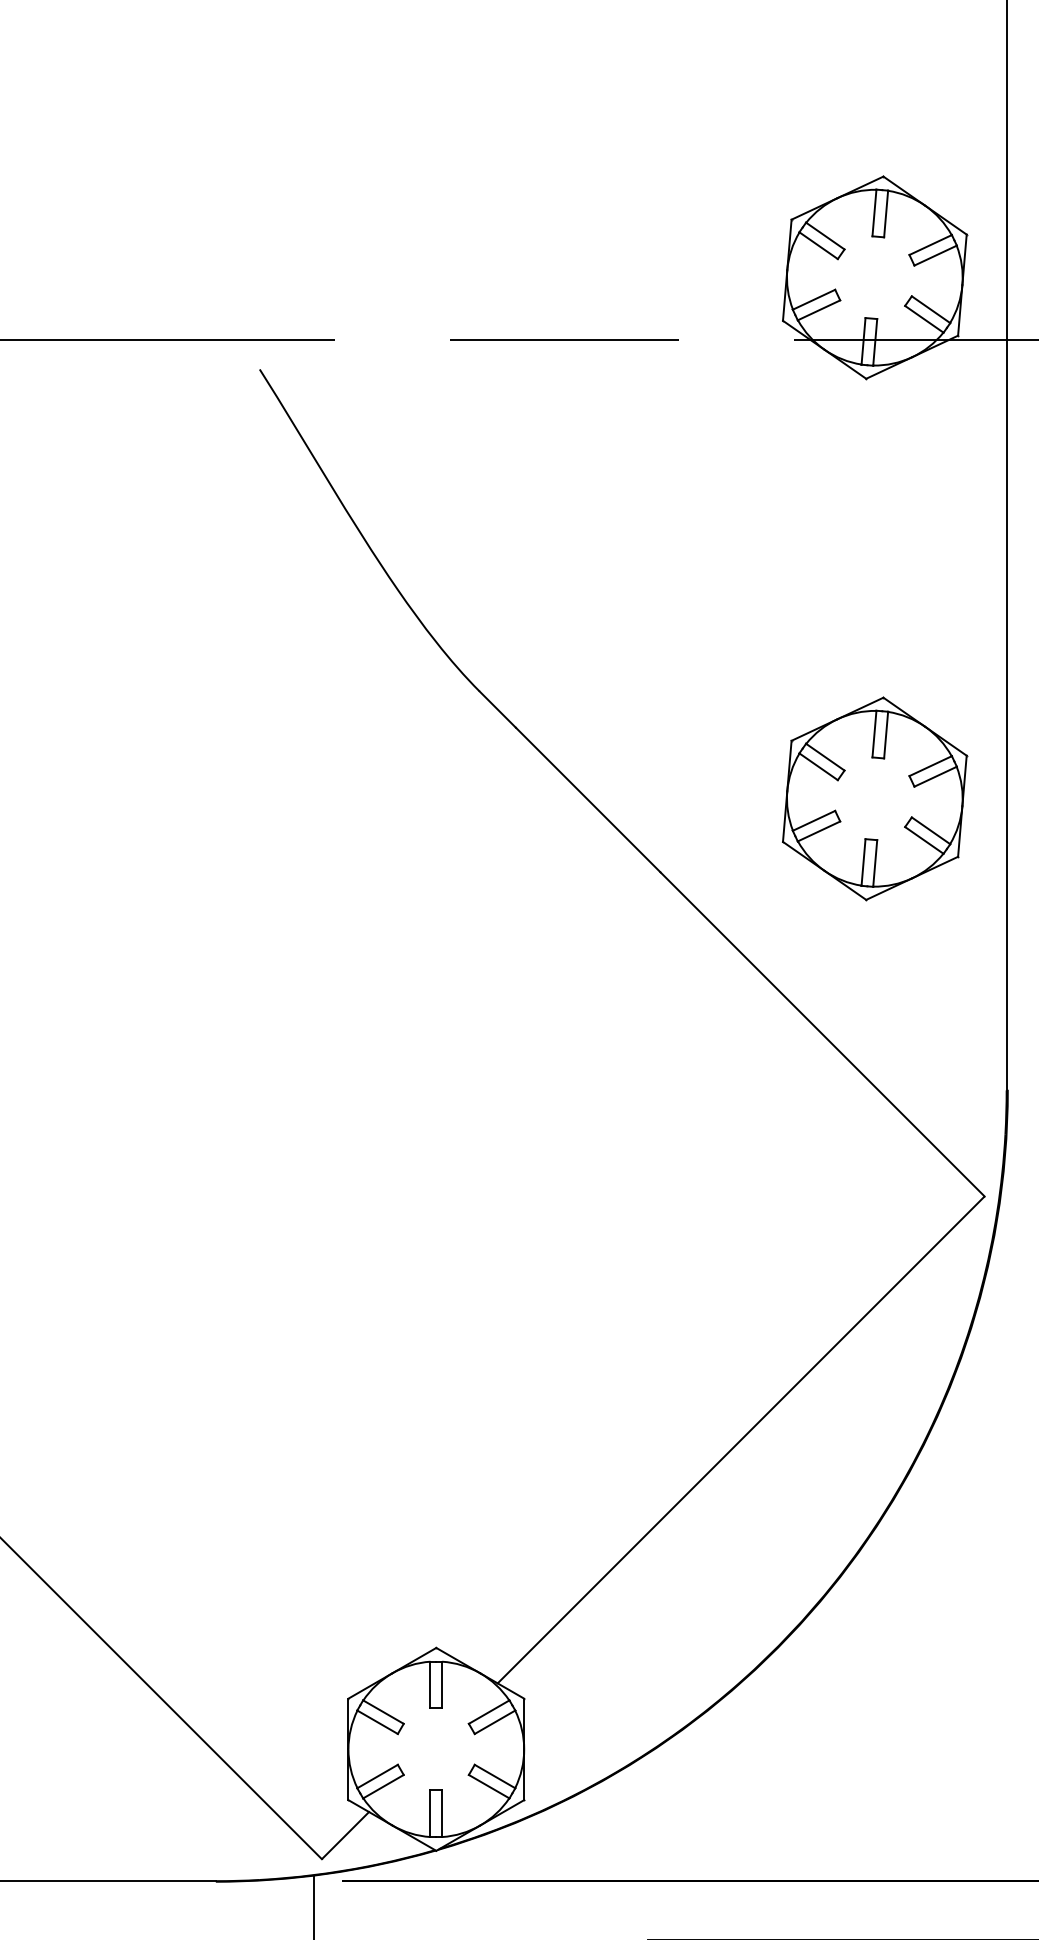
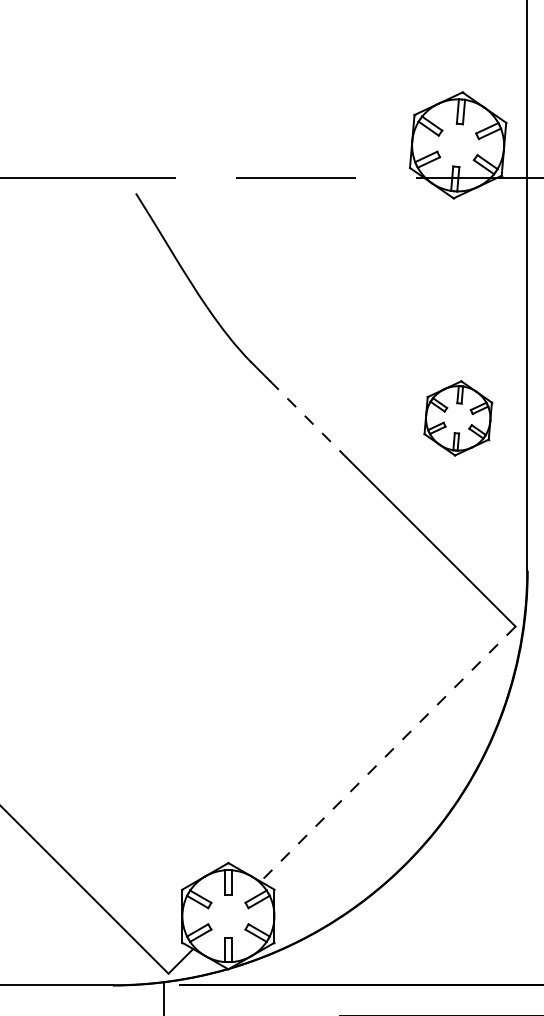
line: (587, 799) -> (307, 418), solid -> dashed
part: (875, 799) -> (458, 418), size x0.7
line: (740, 1440) -> (387, 754), solid -> dashed

